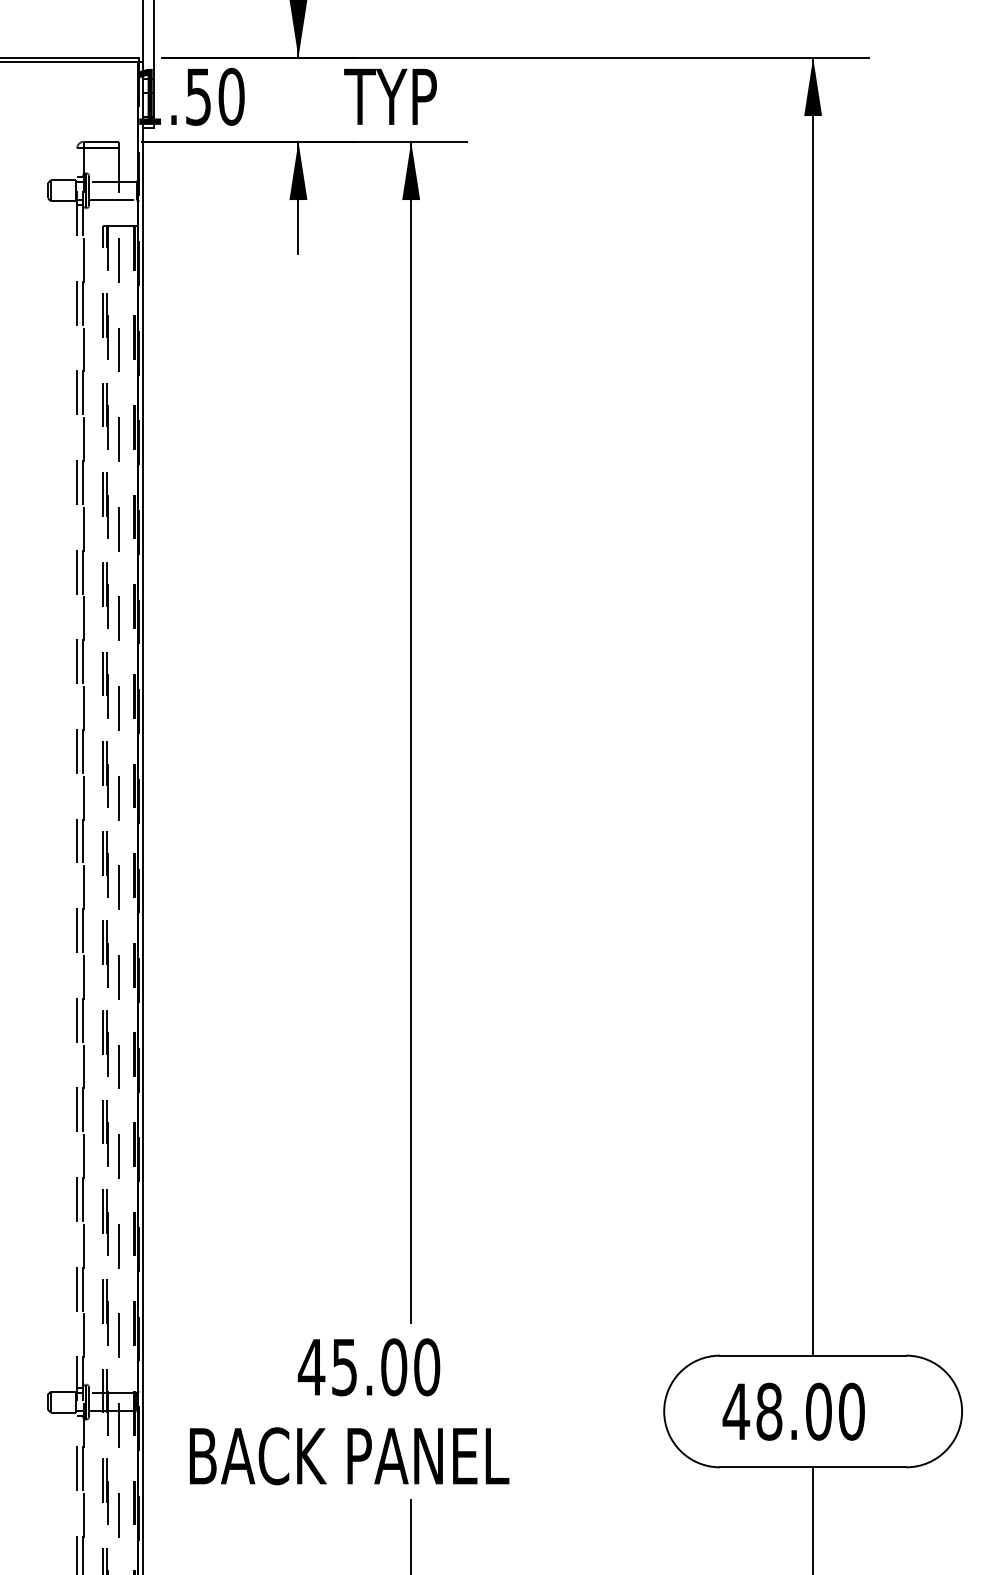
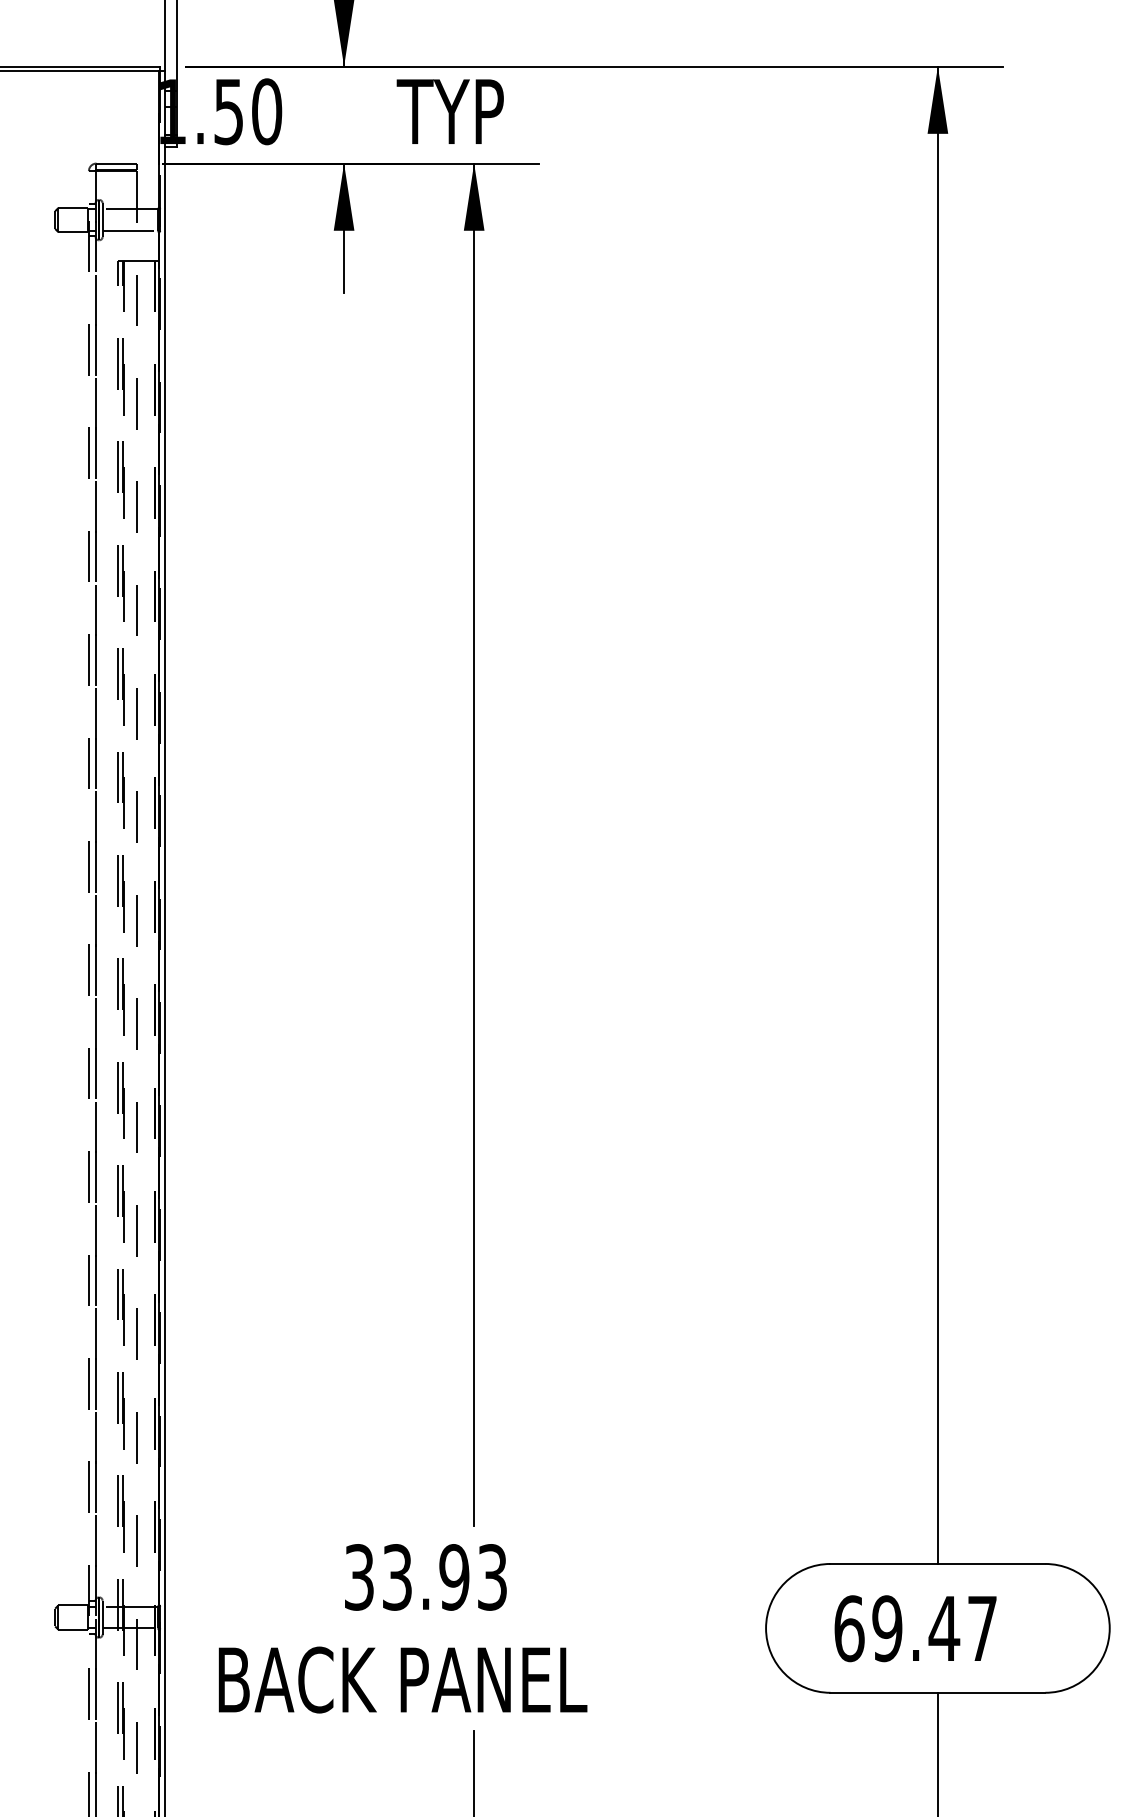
text: (369, 1367) -> (425, 1577), 45.00 -> 33.93
text: (793, 1411) -> (915, 1628), 48.00 -> 69.47

